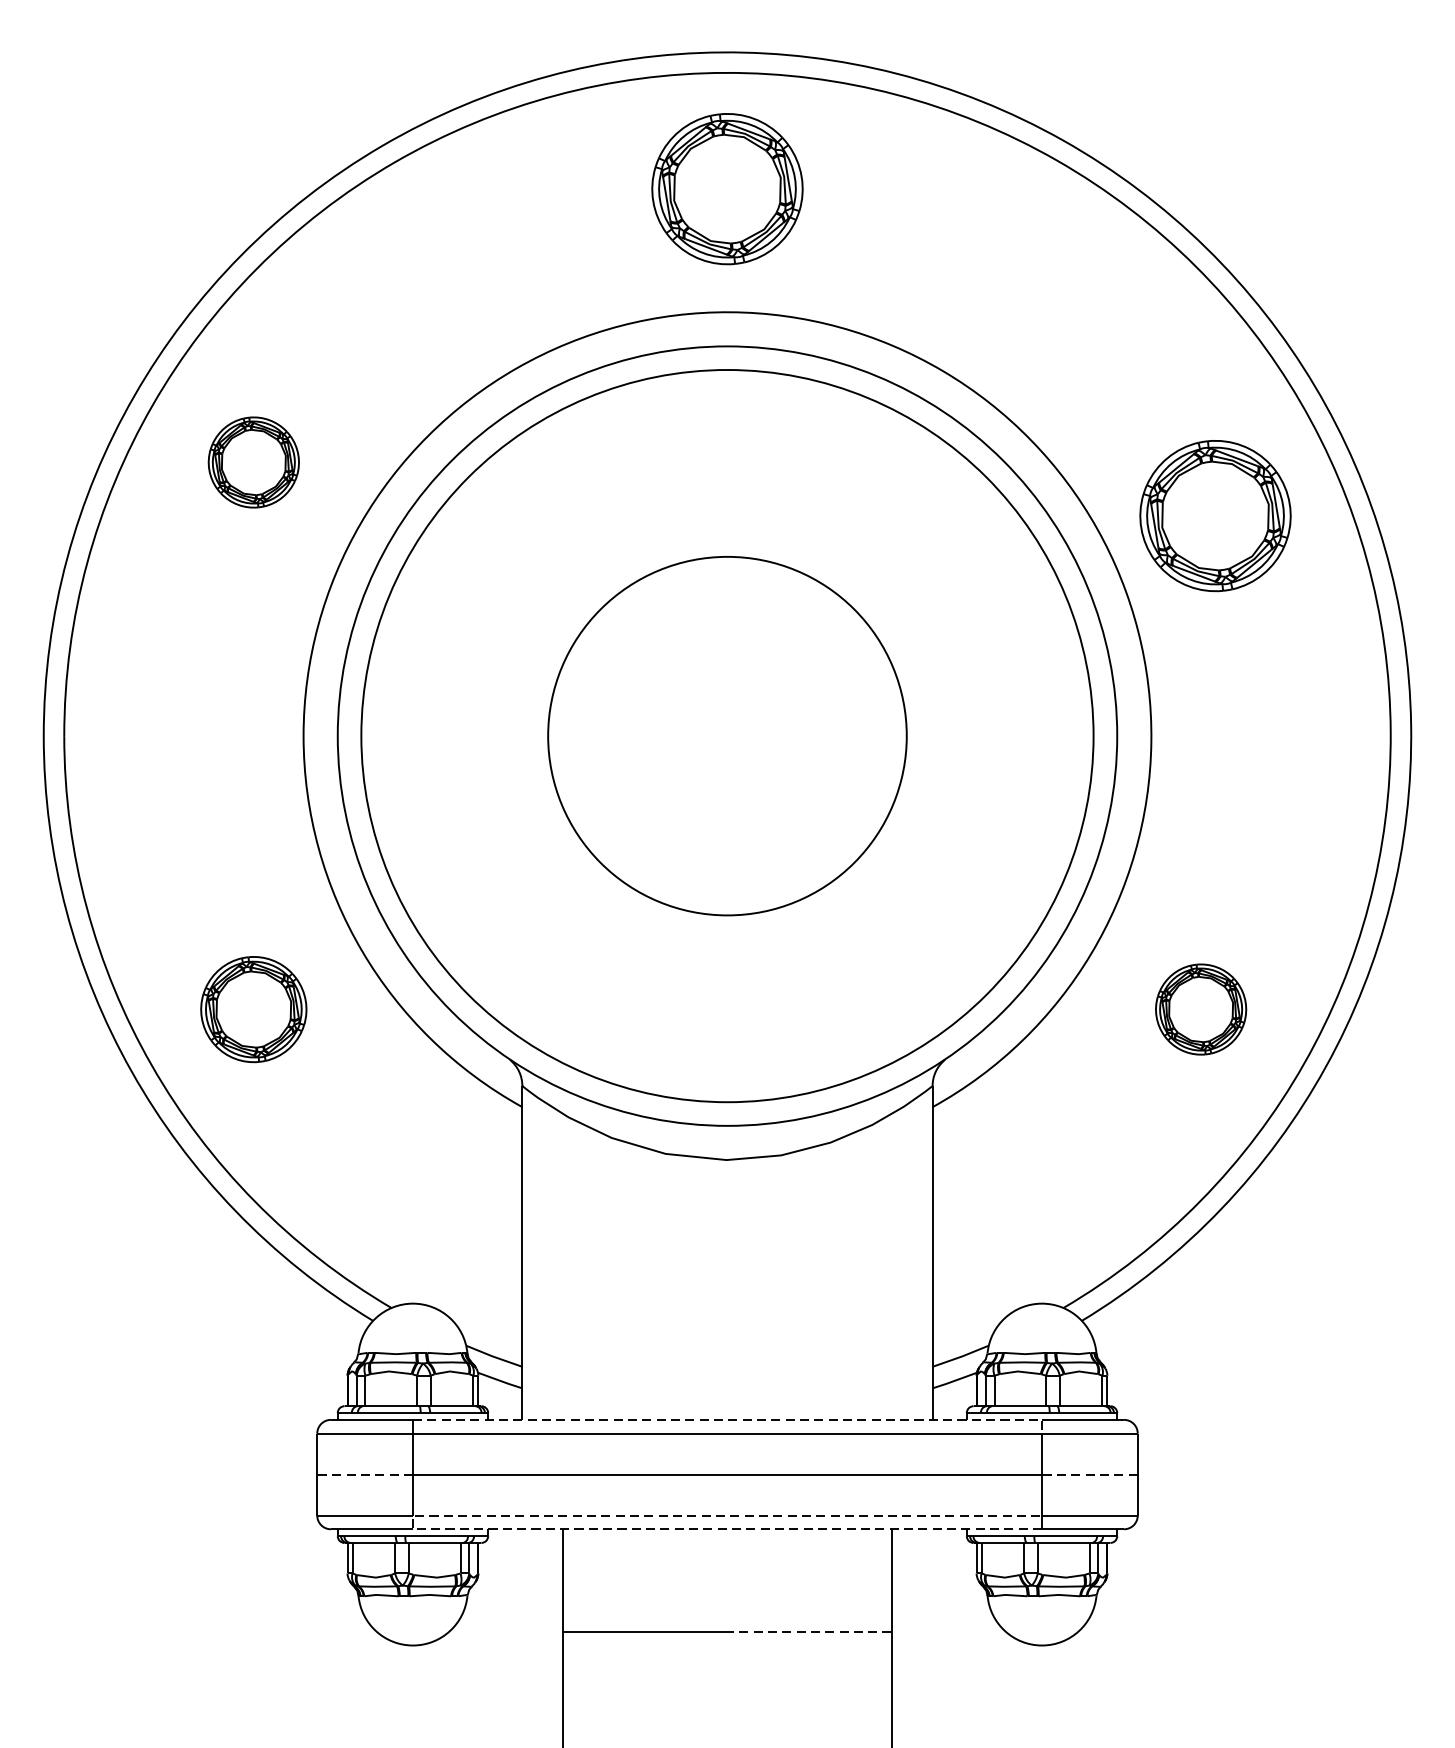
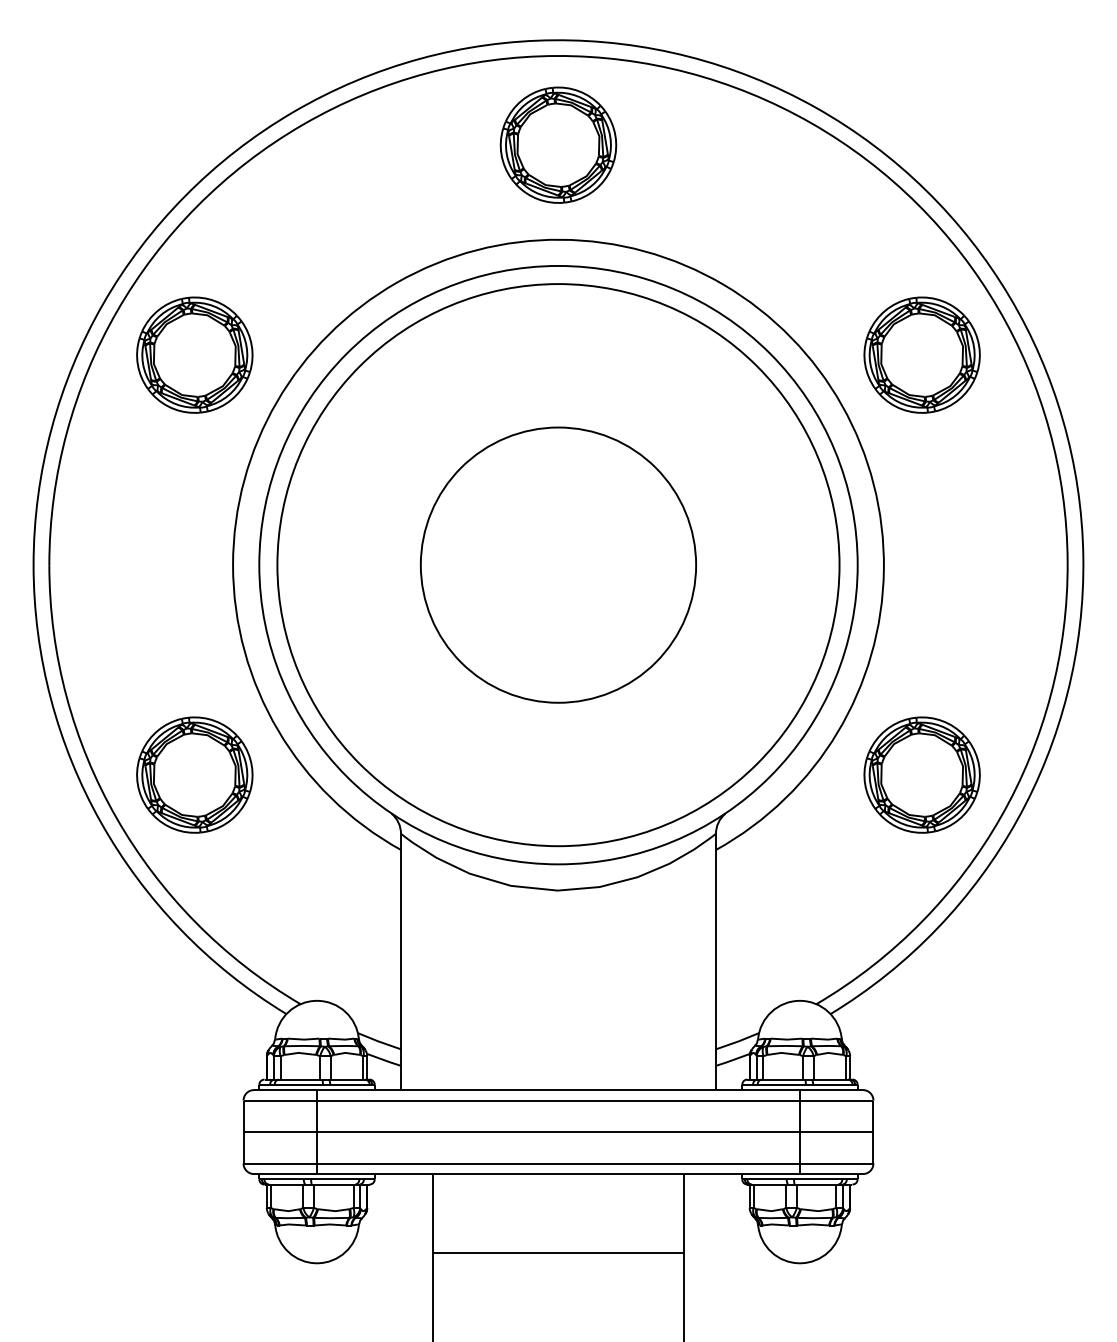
part: (253, 461) -> (194, 354), size x1.67
part: (1214, 515) -> (921, 354), moved
part: (253, 1008) -> (194, 774), size x1.43
part: (1200, 1008) -> (921, 774), size x1.67
line: (736, 1420) -> (565, 1090), dashed -> solid
line: (365, 1475) -> (280, 1132), dashed -> solid
line: (1089, 1475) -> (836, 1132), dashed -> solid
line: (413, 1522) -> (317, 1168), dashed -> solid
line: (809, 1631) -> (621, 1252), dashed -> solid

